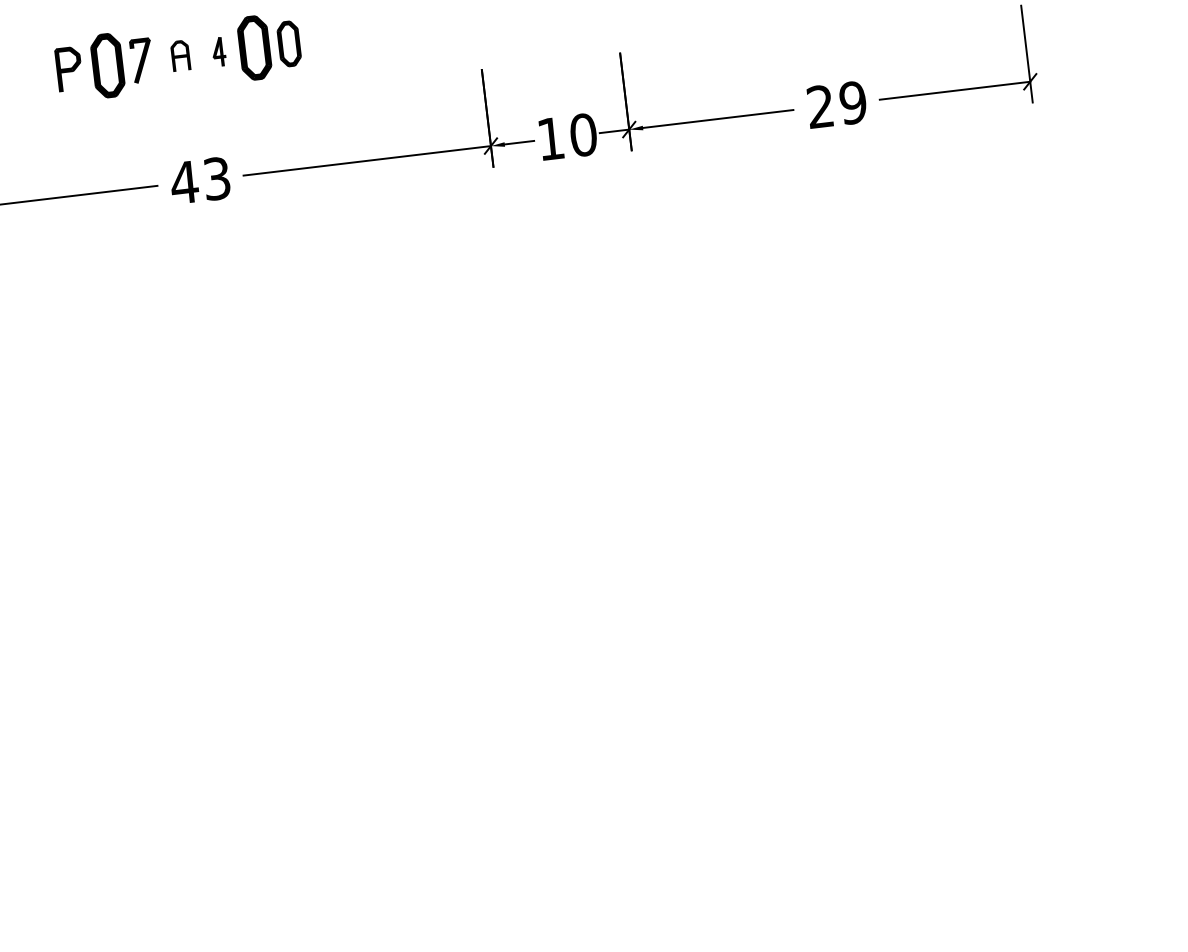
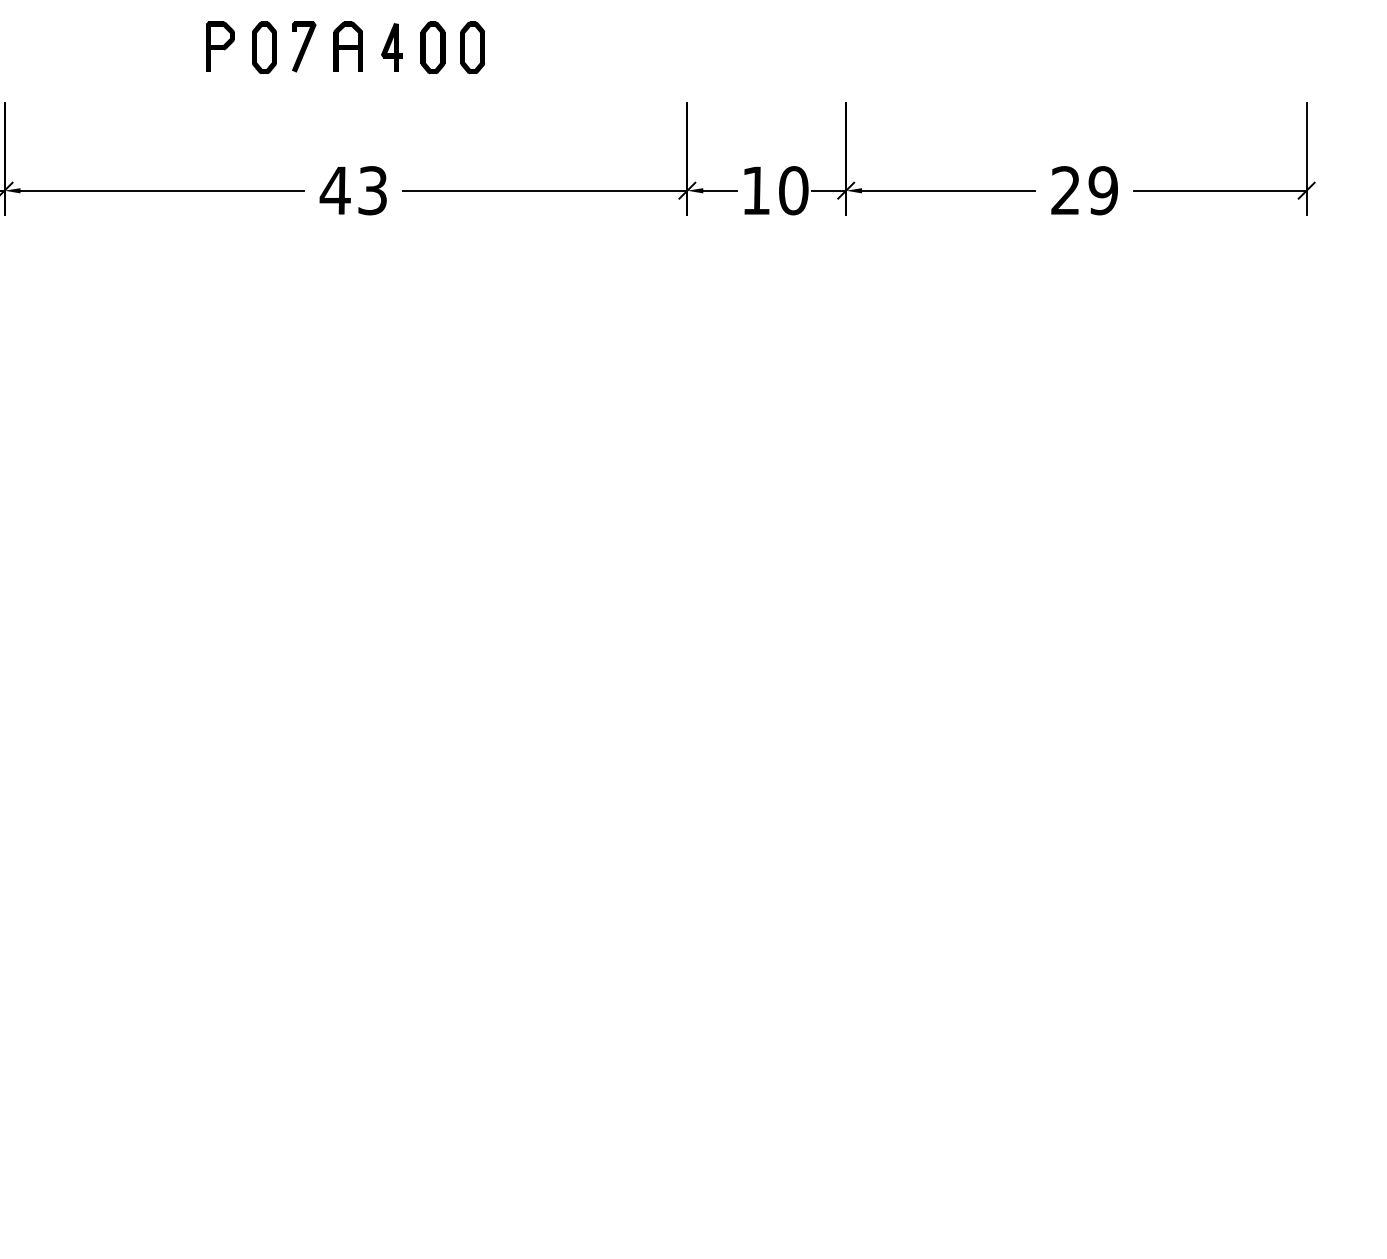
part: (254, 47) -> (432, 47), size x0.71
part: (218, 52) -> (391, 47), size x1.43
part: (180, 55) -> (347, 46), size x1.43
part: (107, 65) -> (264, 47), size x0.71

